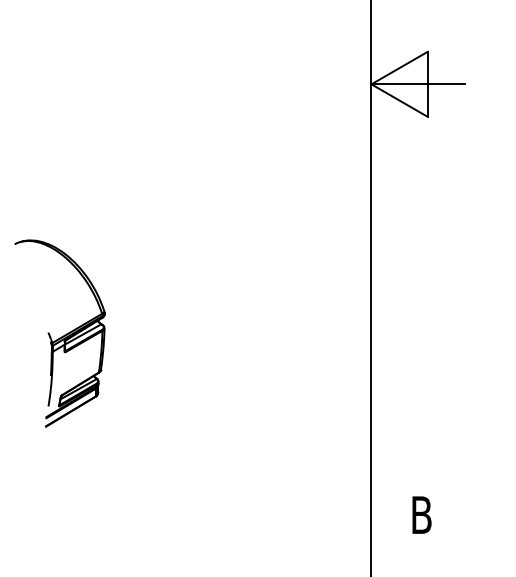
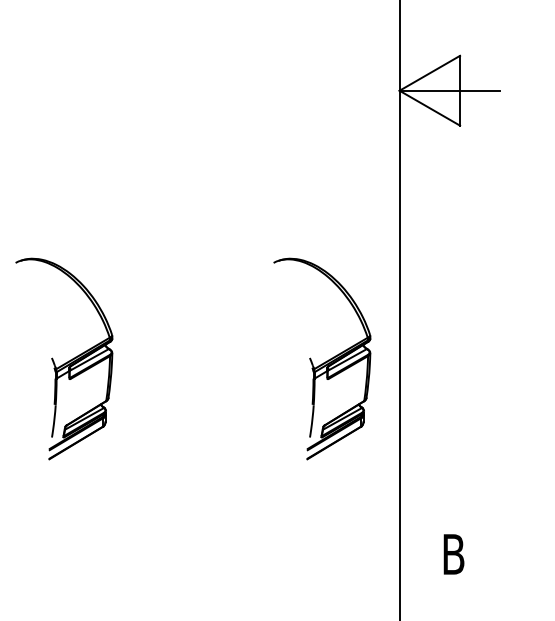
part: (299, 333) -> (322, 358), added

